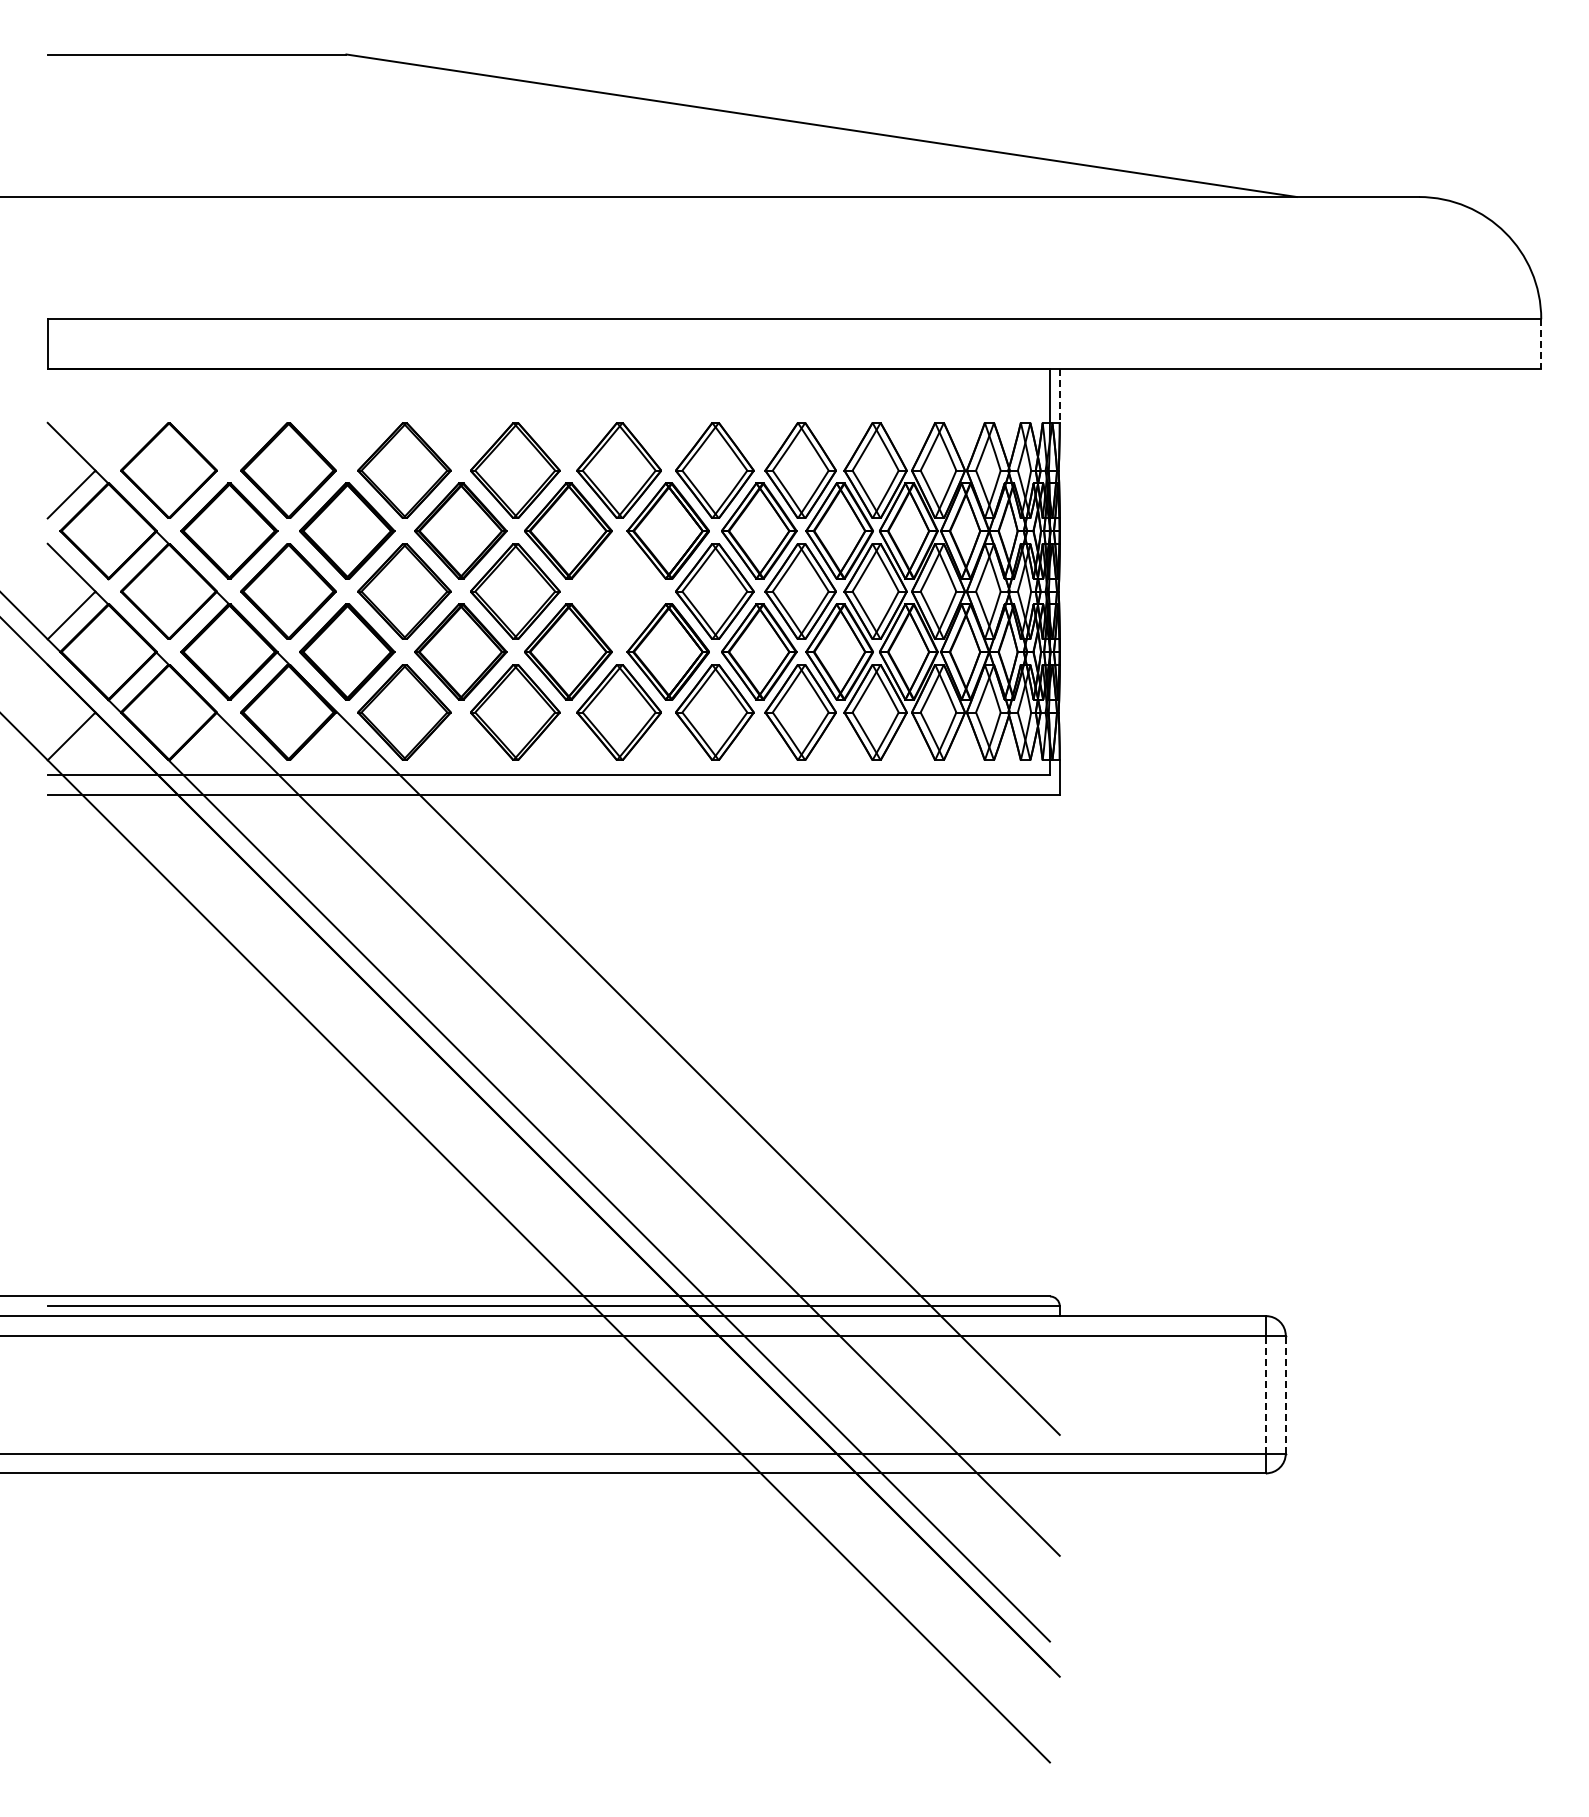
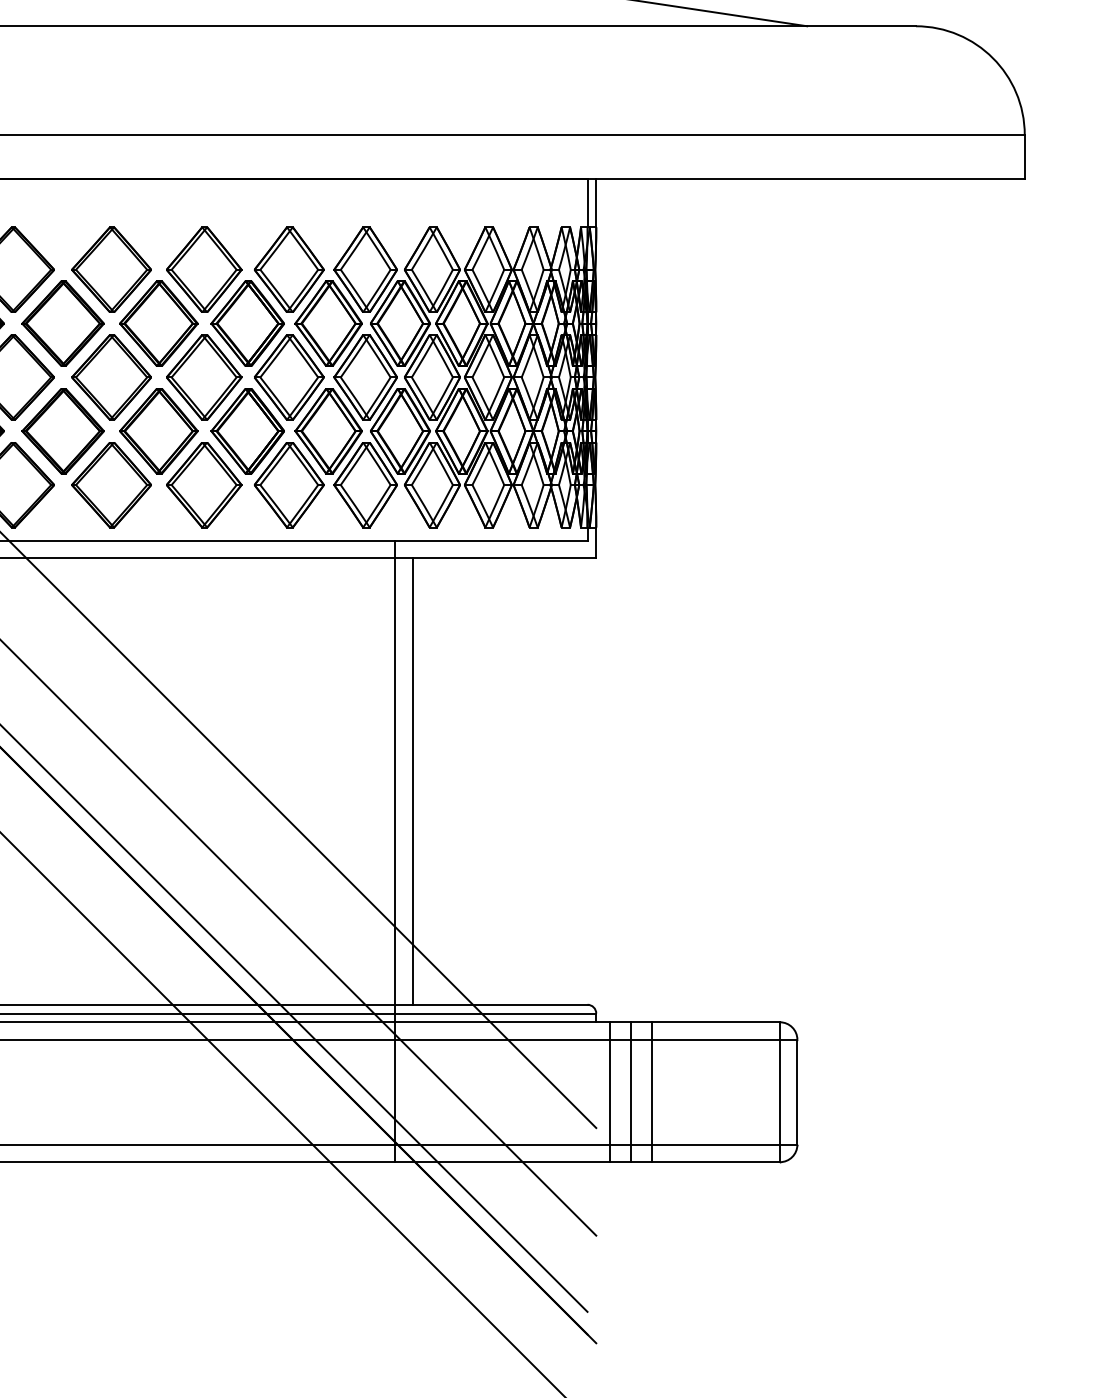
line: (1541, 344) -> (1024, 157), dashed -> solid
line: (1059, 395) -> (596, 202), dashed -> solid
part: (618, 591) -> (203, 377), added
line: (853, 1045) -> (412, 781), added
line: (833, 1123) -> (394, 850), added
line: (1075, 1394) -> (610, 1092), added
line: (1099, 1394) -> (631, 1092), added
line: (1122, 1394) -> (652, 1092), added
line: (1266, 1394) -> (780, 1092), dashed -> solid
line: (1285, 1394) -> (797, 1092), dashed -> solid

